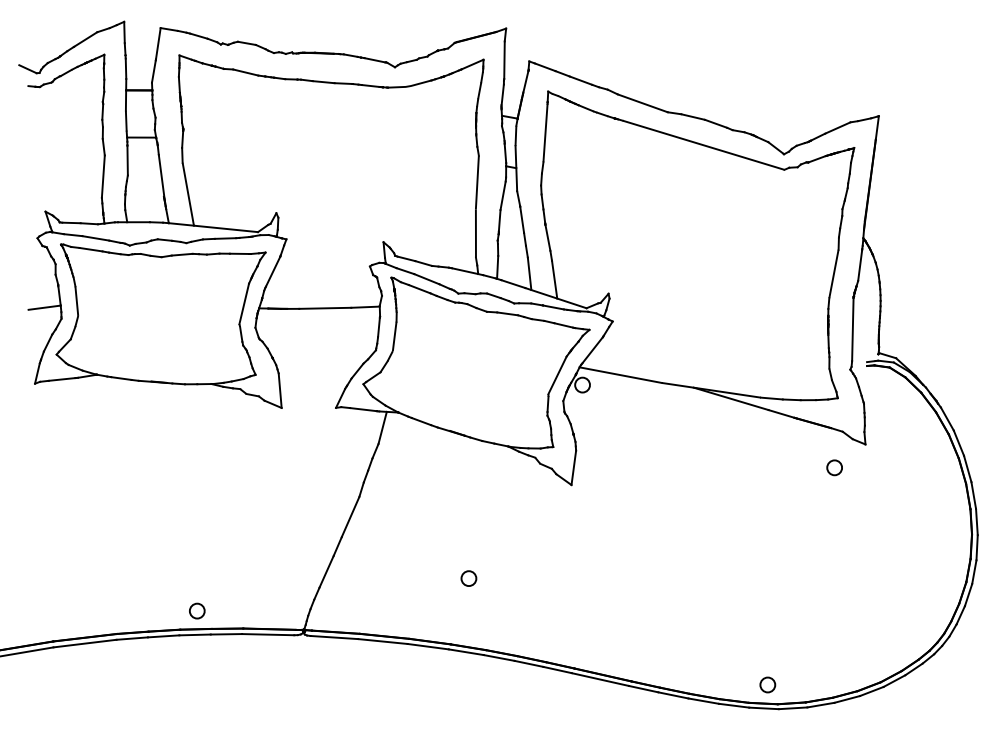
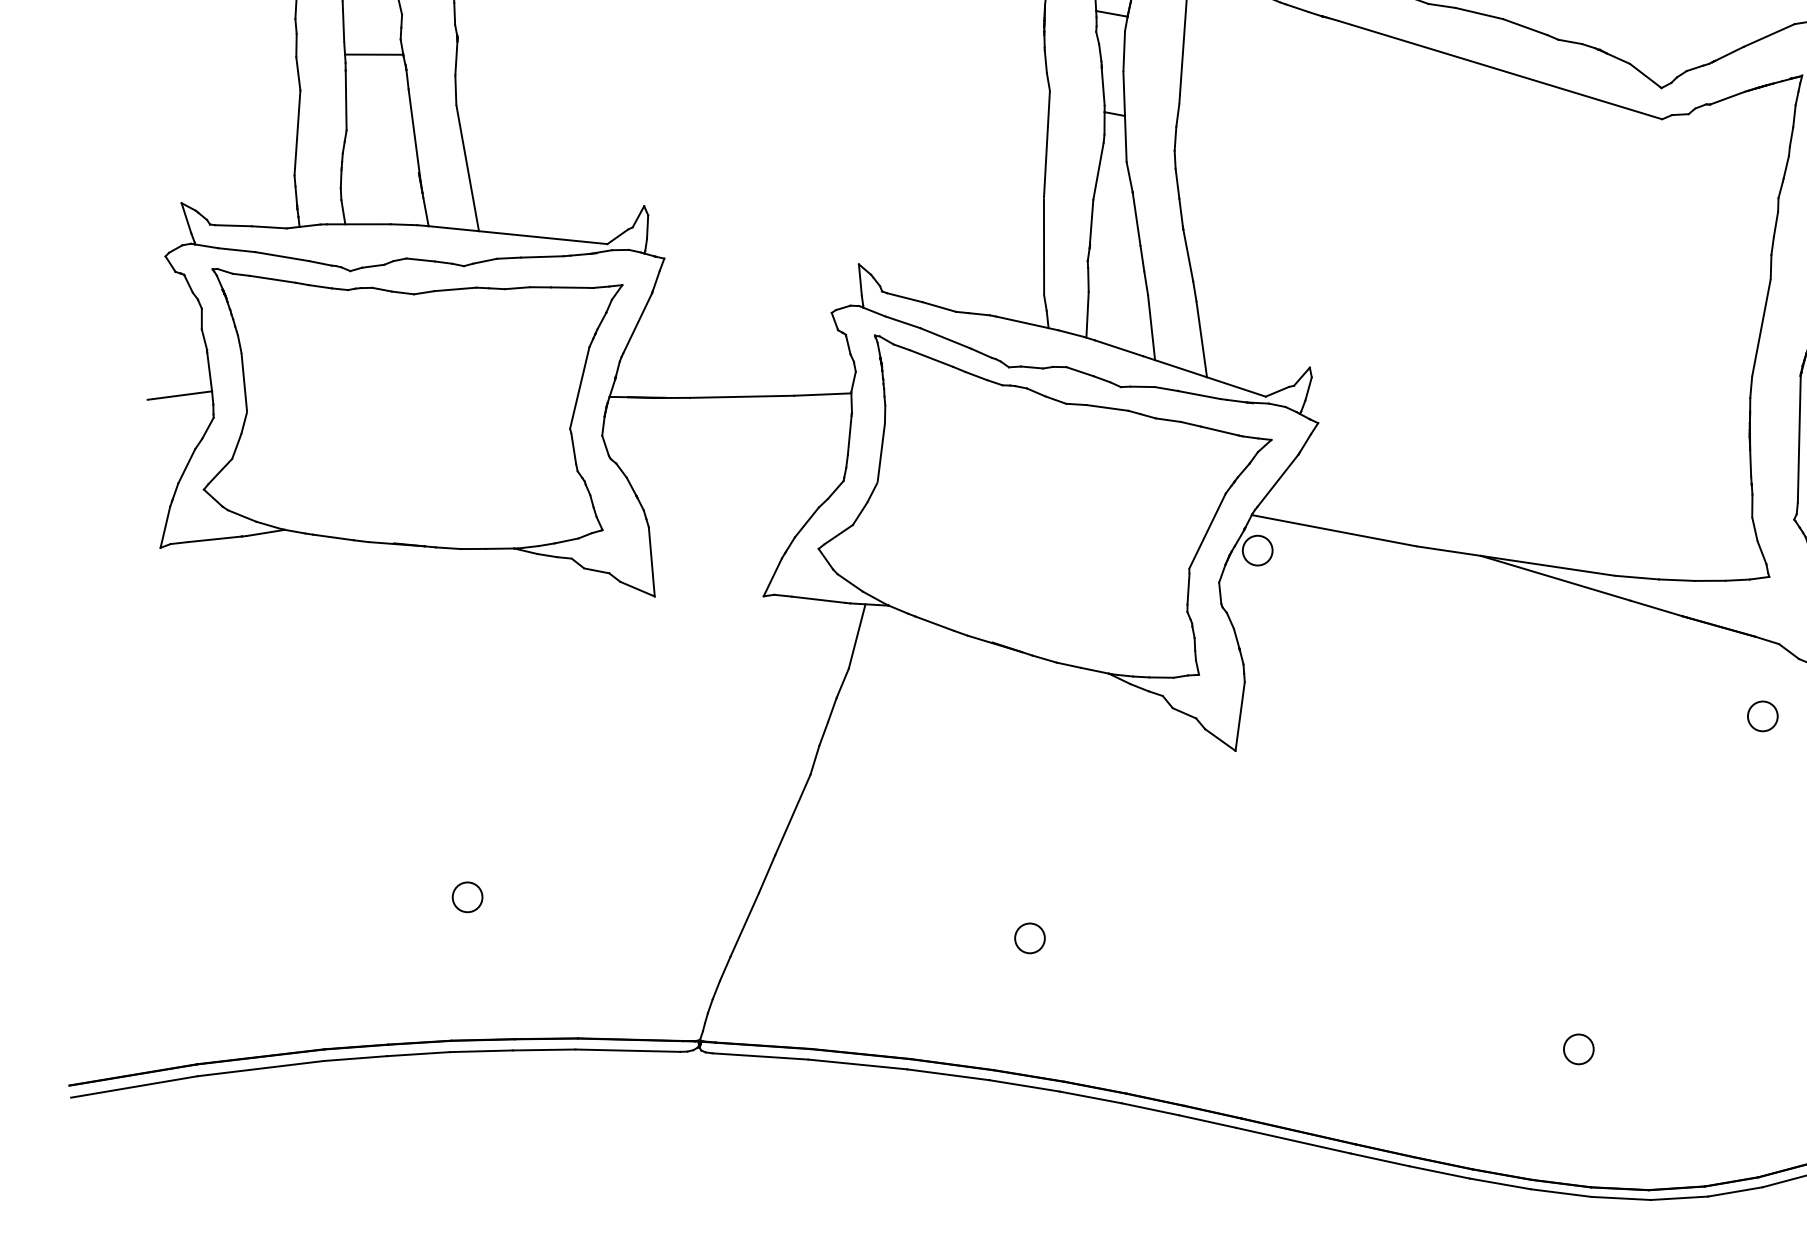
circle: (197, 610) -> (468, 896), moved
circle: (767, 684) -> (1578, 1048), moved

